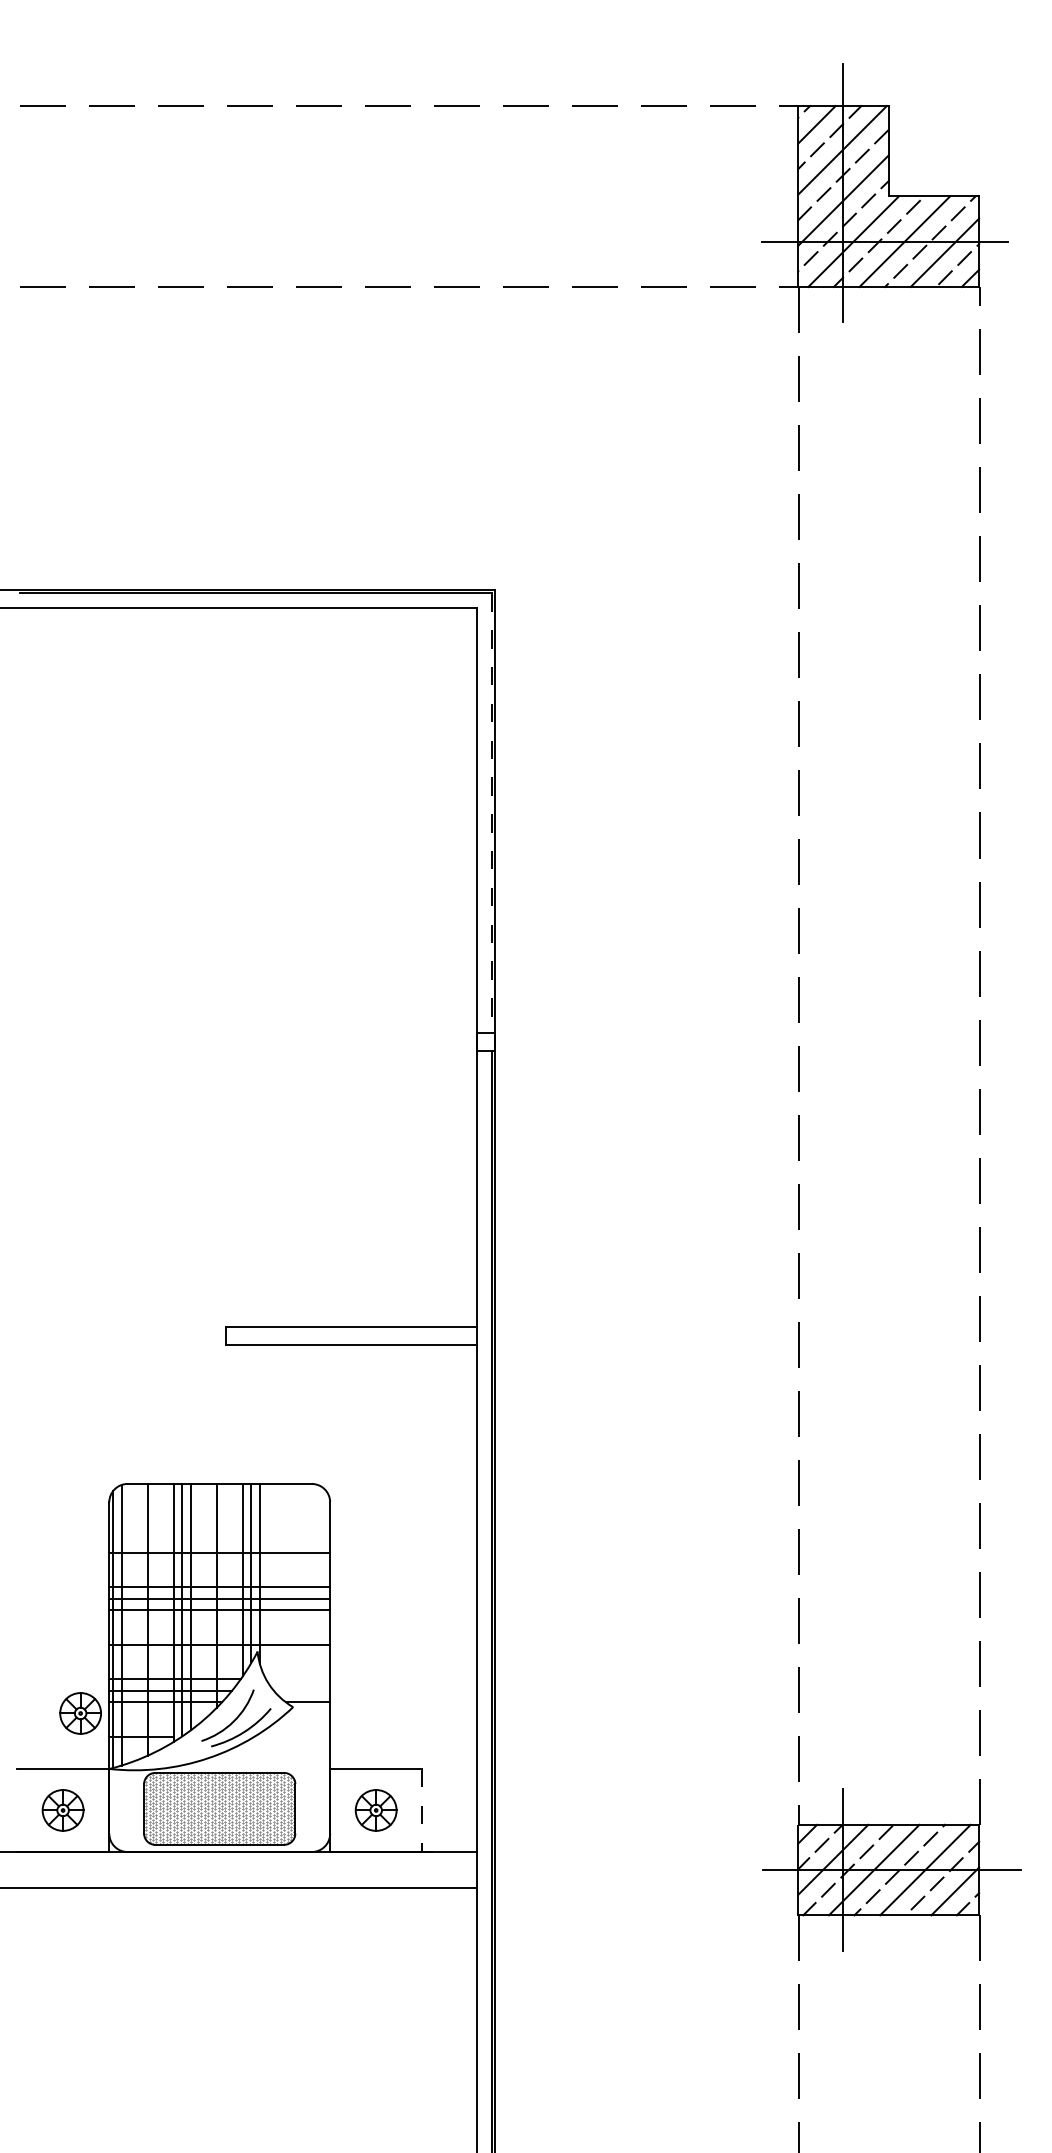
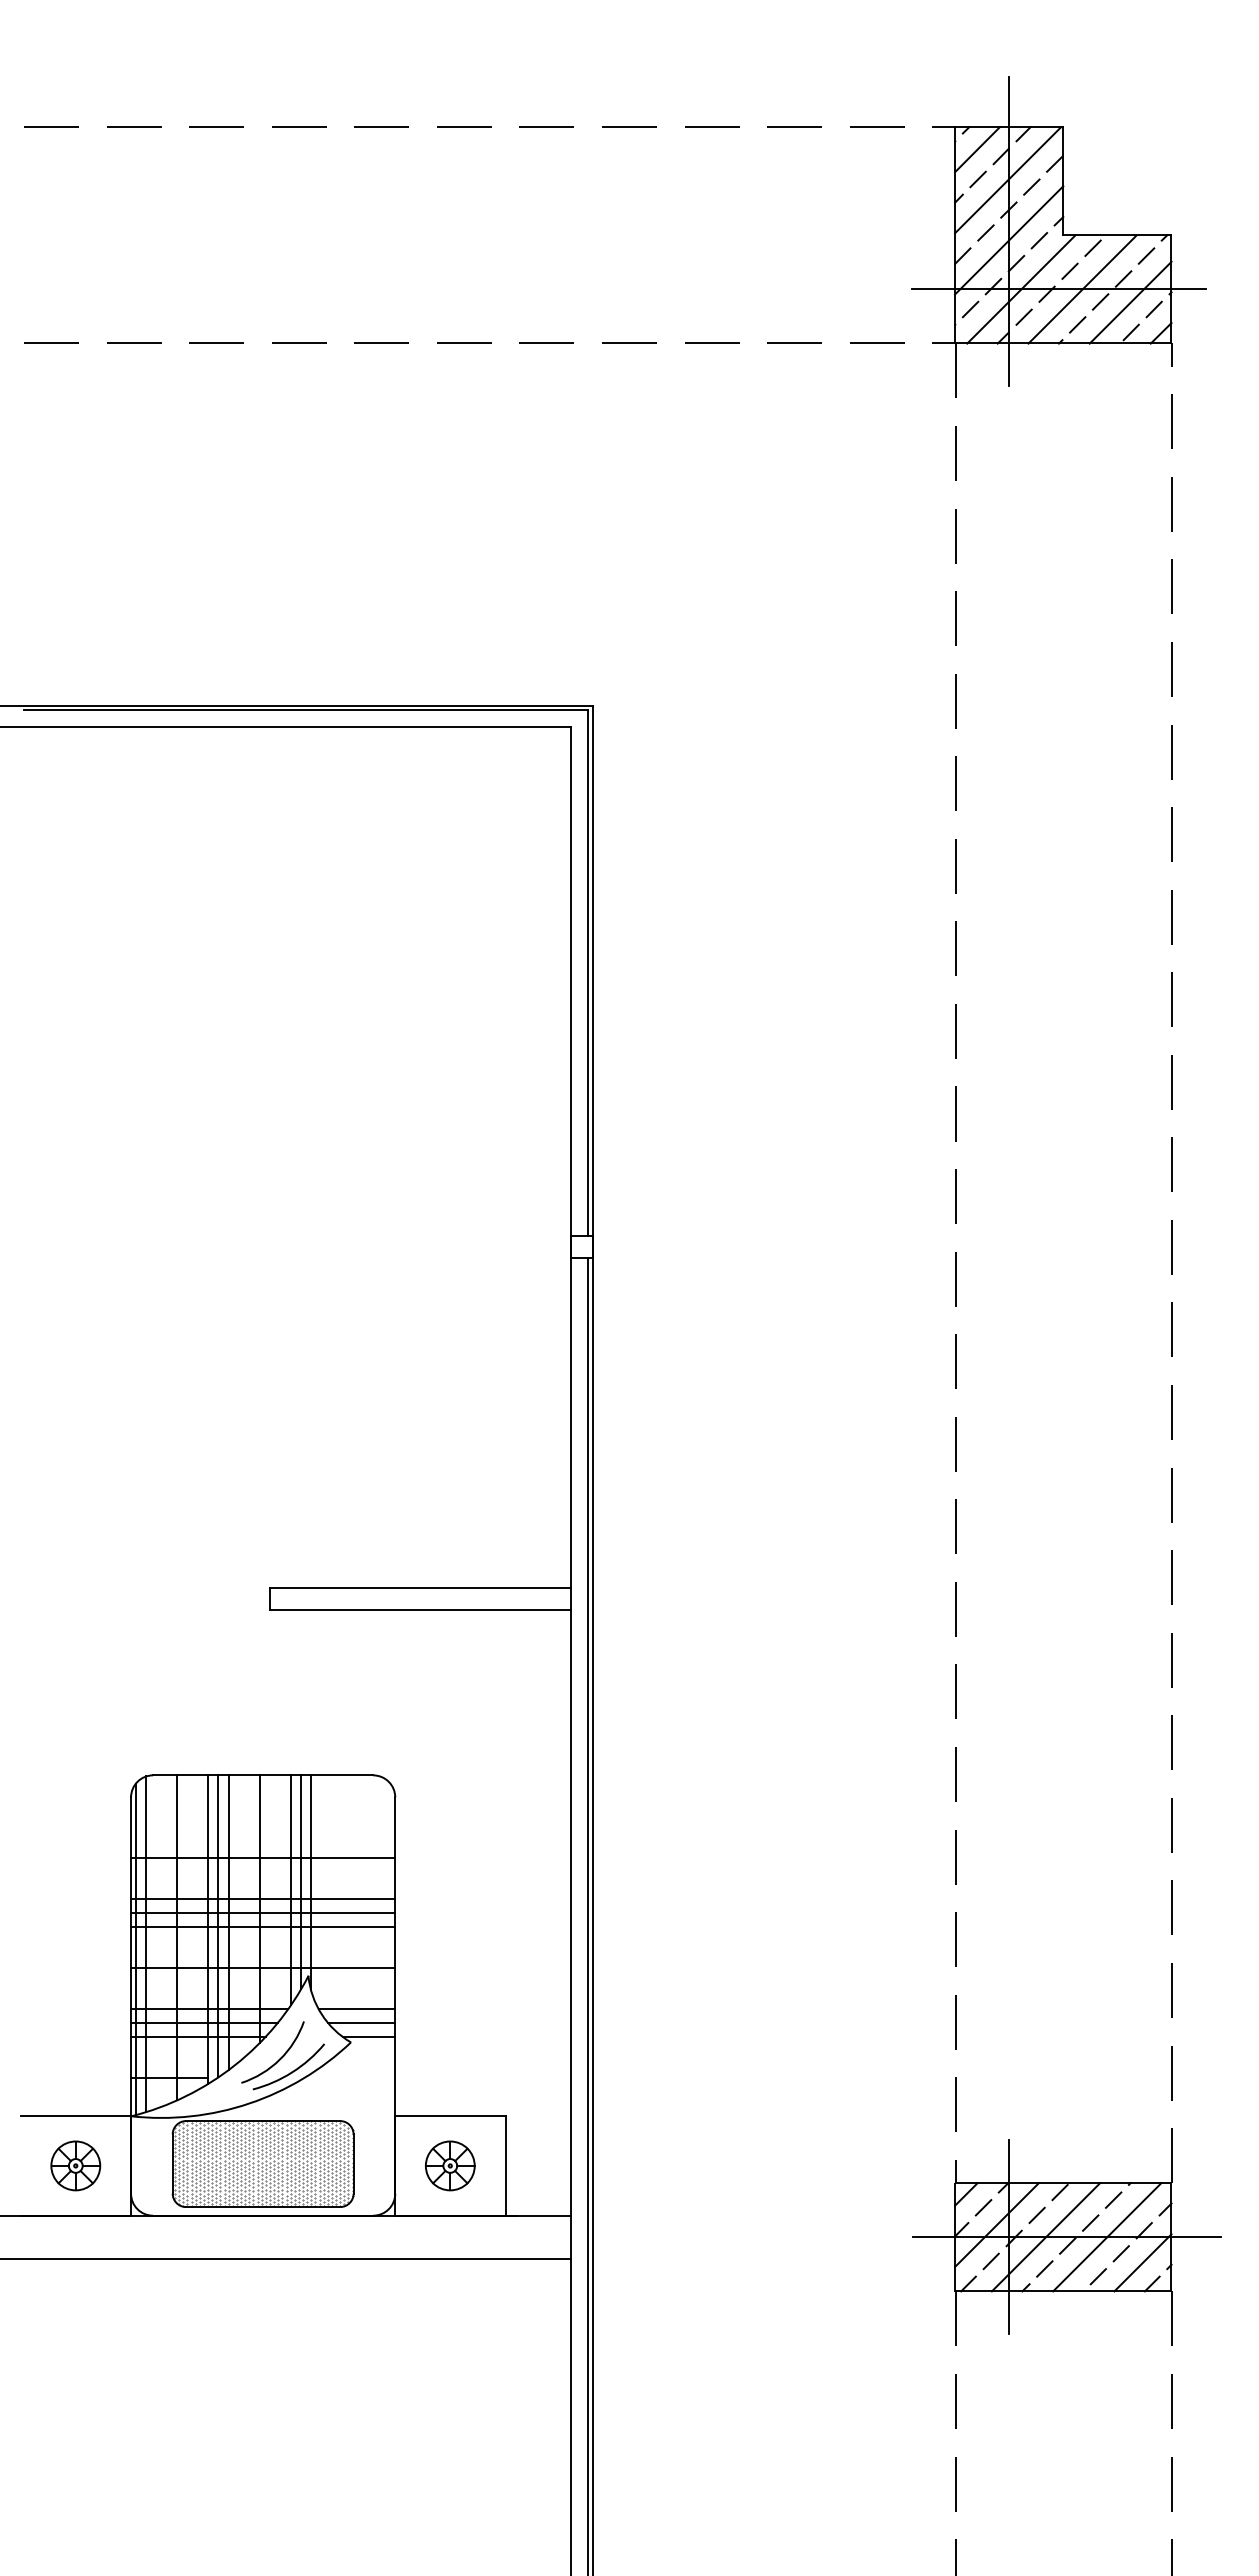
line: (491, 813) -> (588, 973), dashed -> solid
line: (297, 1679) -> (356, 2009), added
line: (301, 1691) -> (361, 2023), added
part: (80, 1713) -> (96, 2049), removed
line: (422, 1810) -> (505, 2166), dashed -> solid

